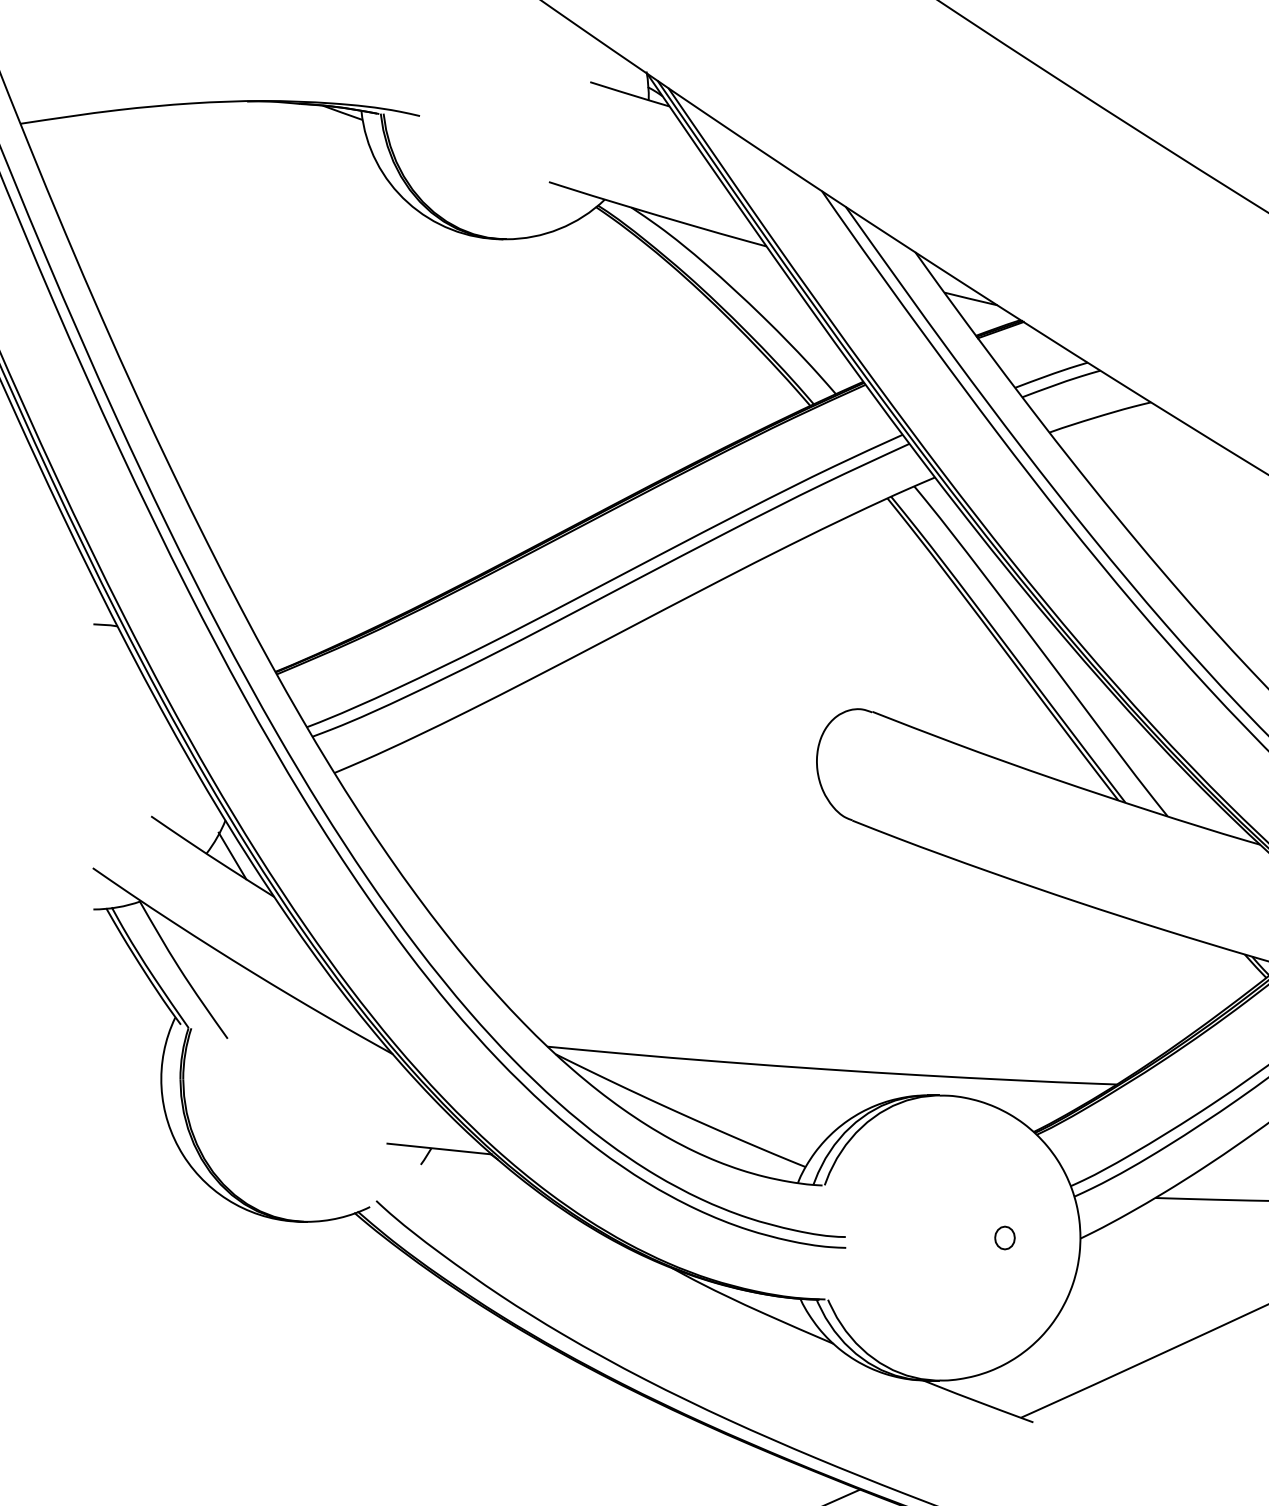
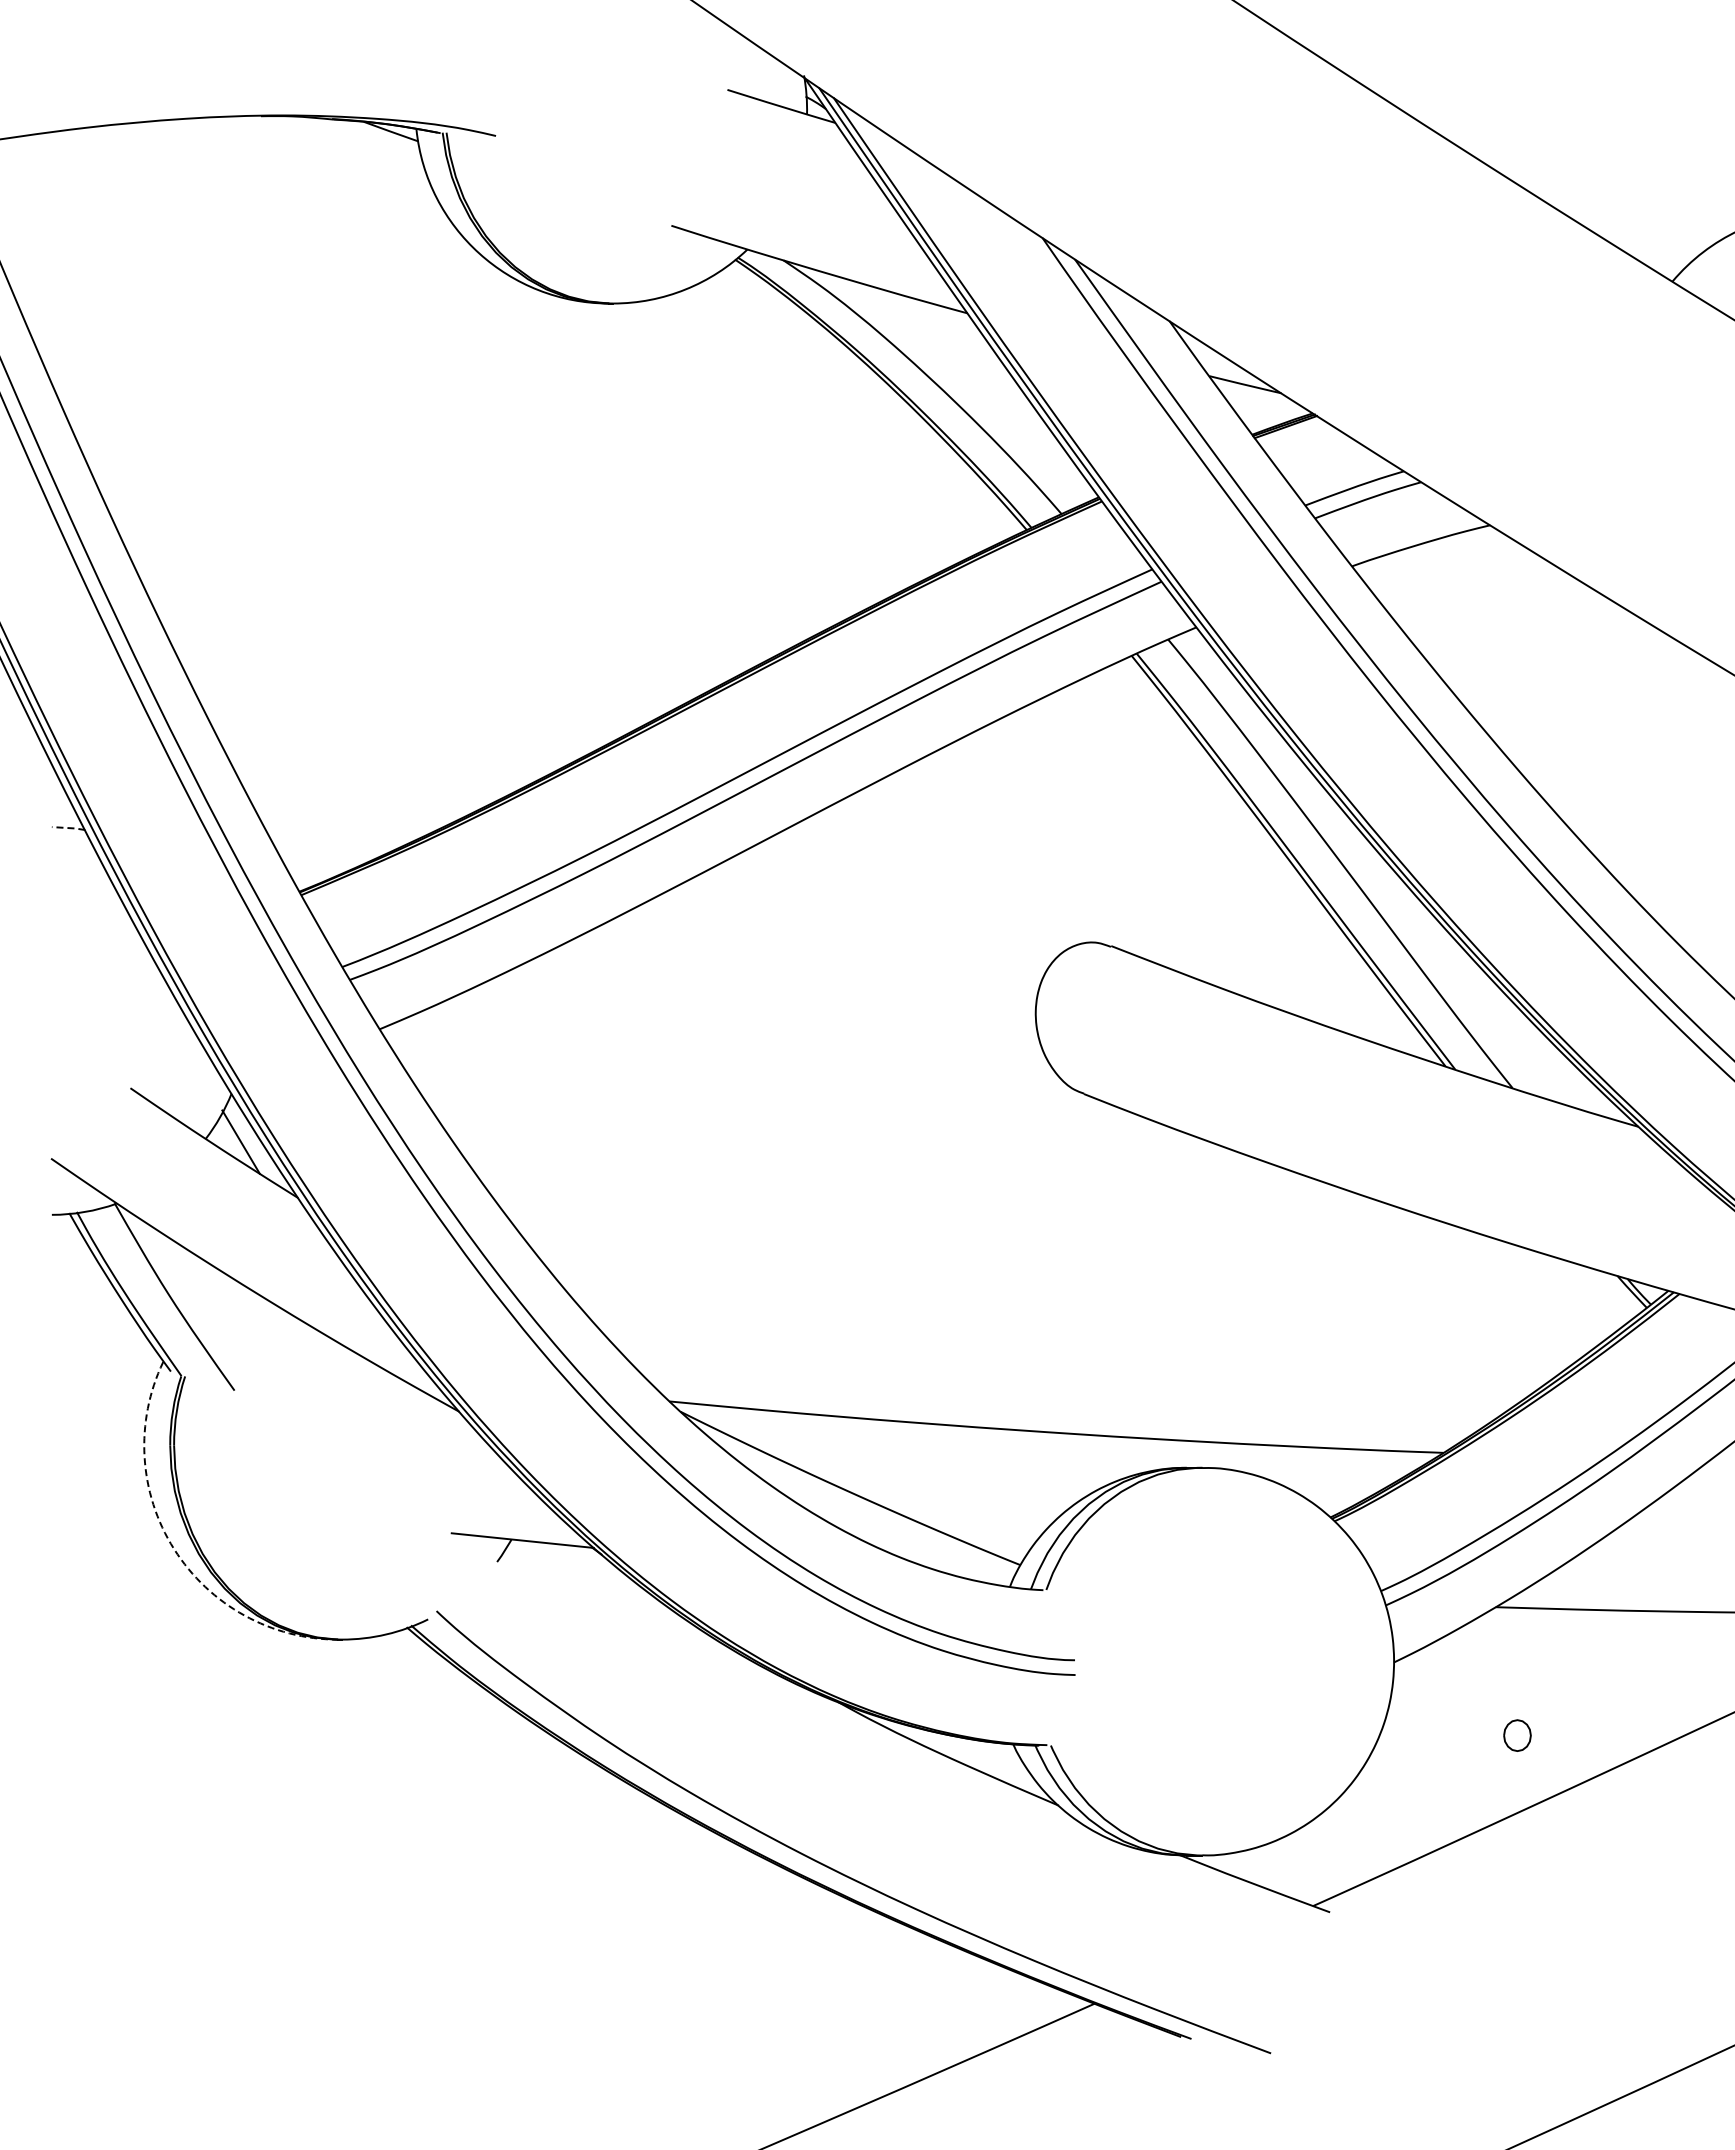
line: (106, 625) -> (69, 828), solid -> dashed
arc: (183, 1155) -> (174, 1549), solid -> dashed
part: (1005, 1237) -> (1517, 1735), moved

